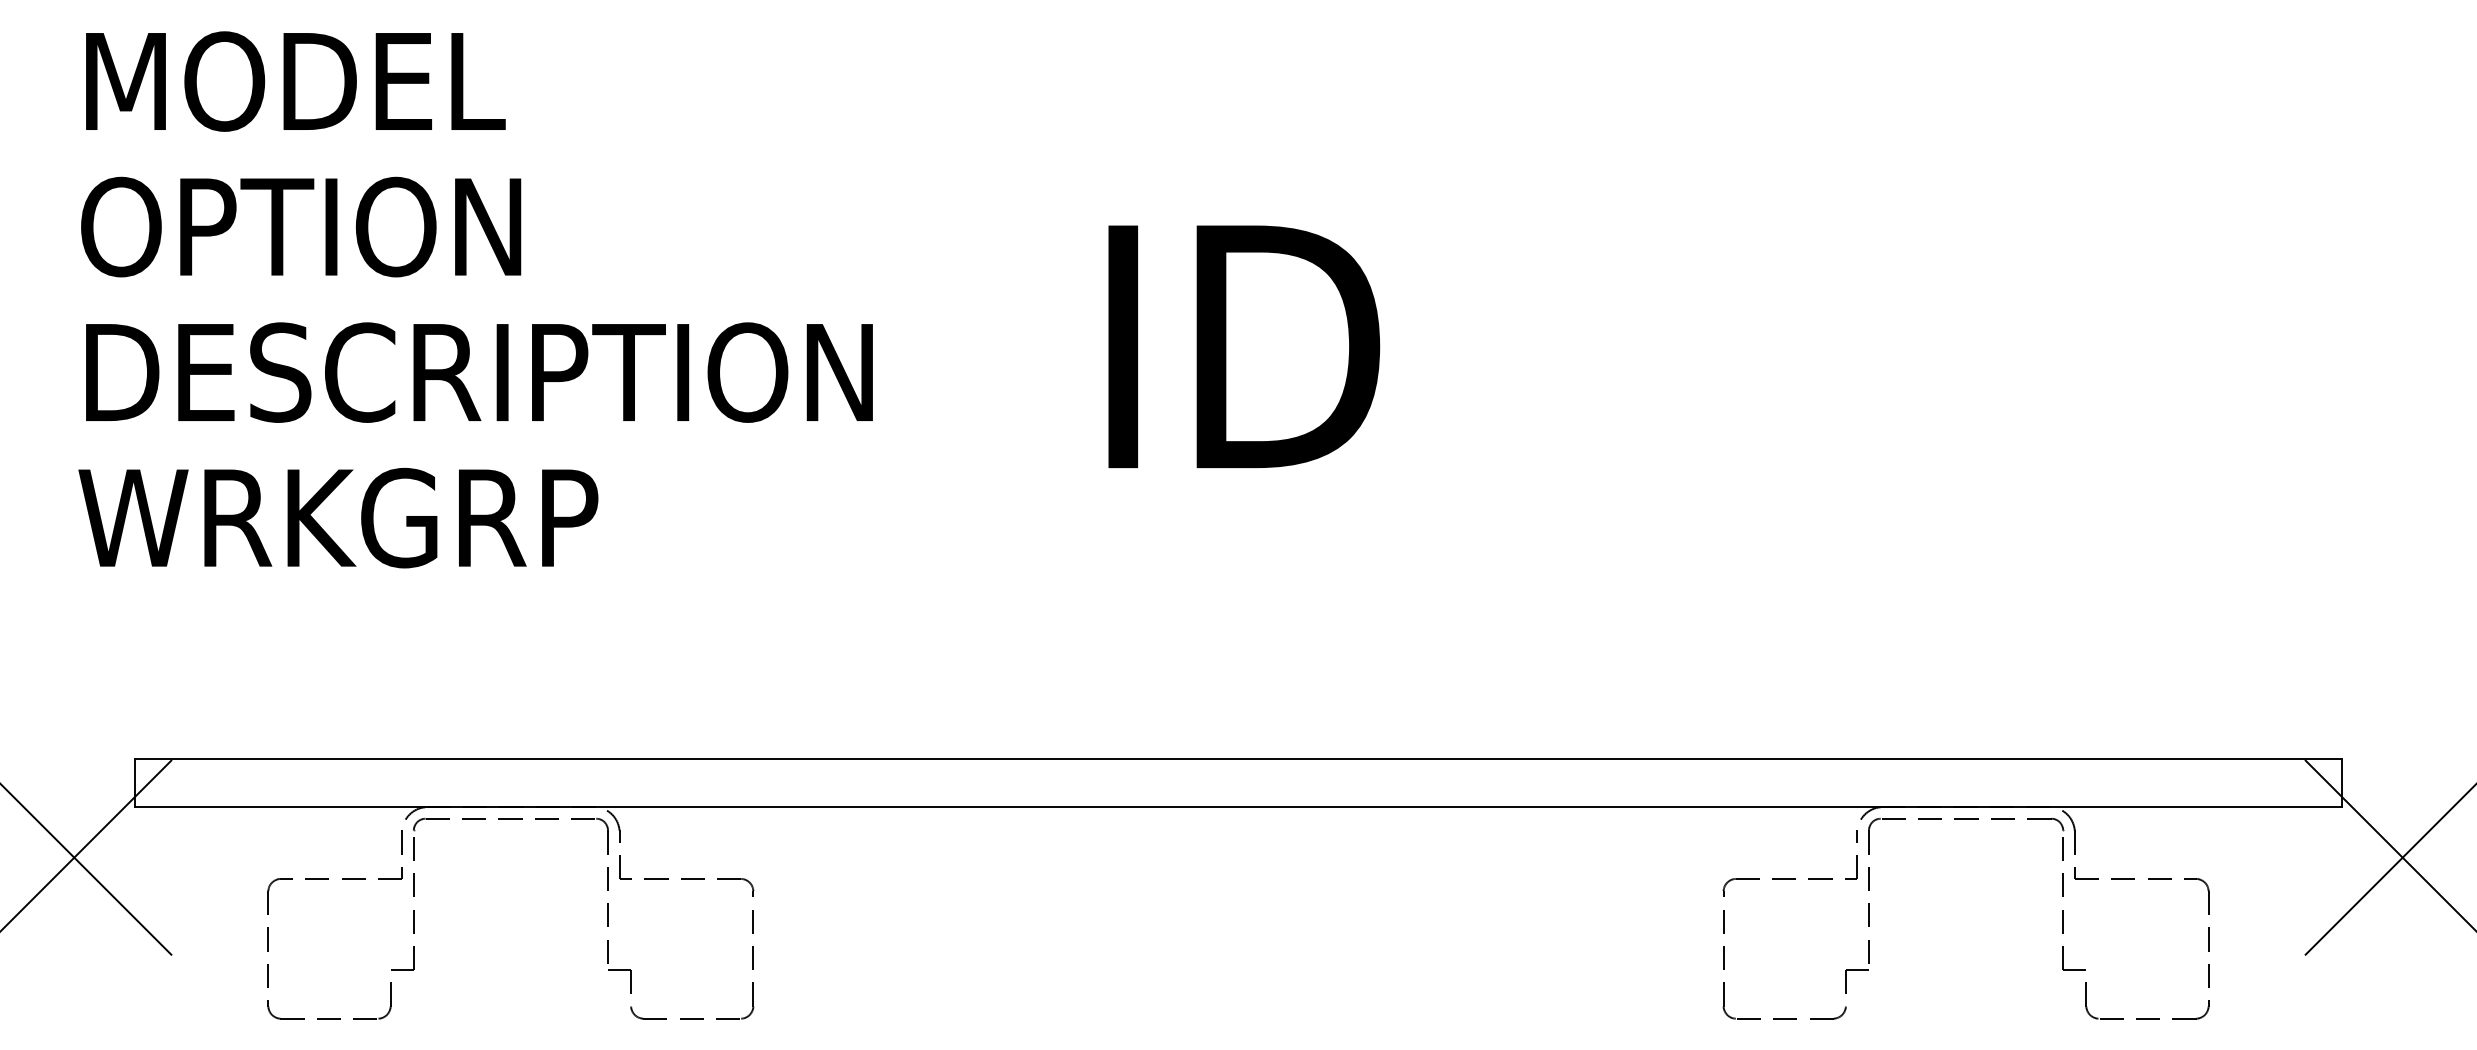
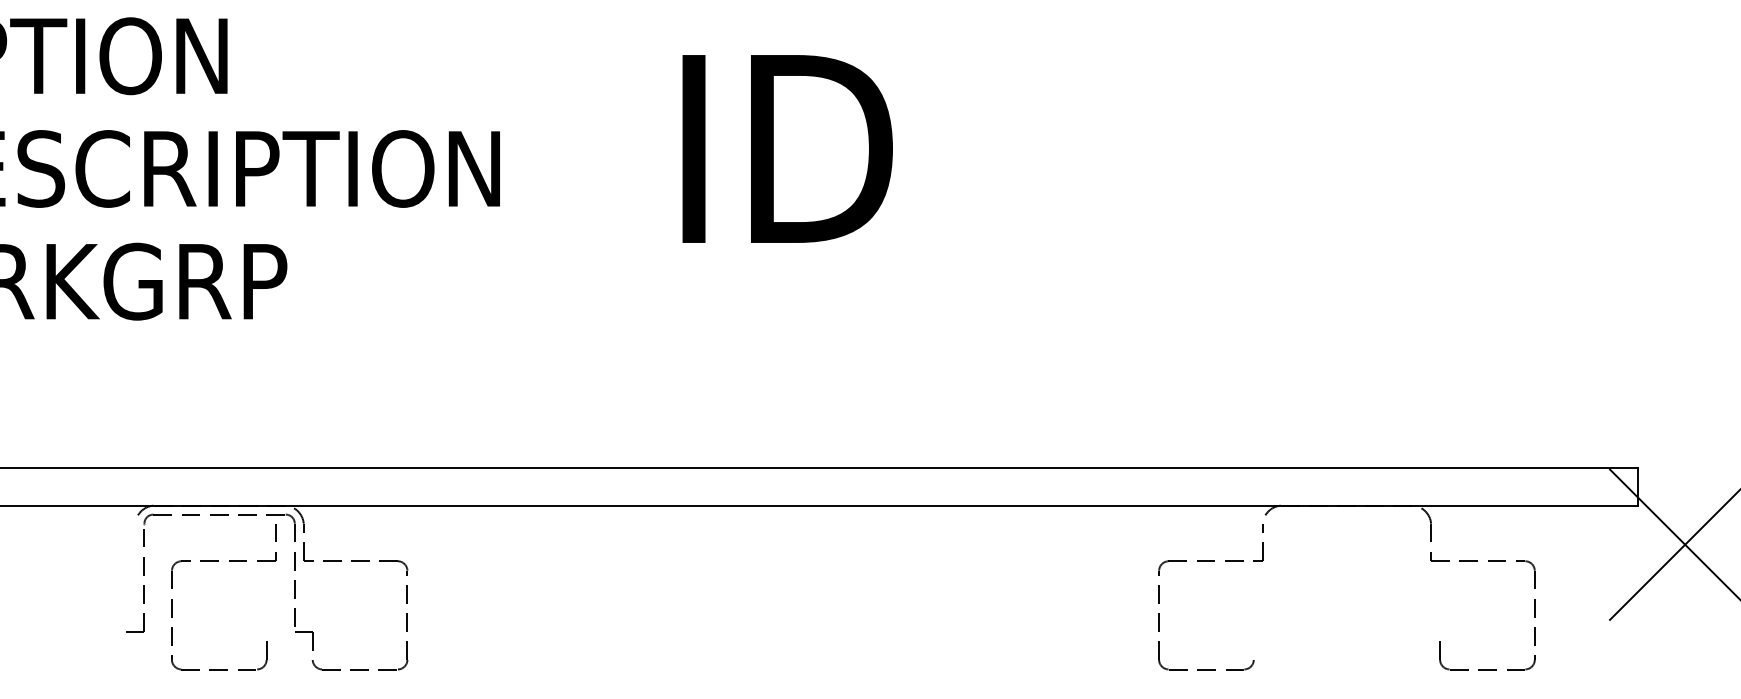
part: (1965, 819) -> (1346, 515), removed
part: (328, 879) -> (218, 561), moved

